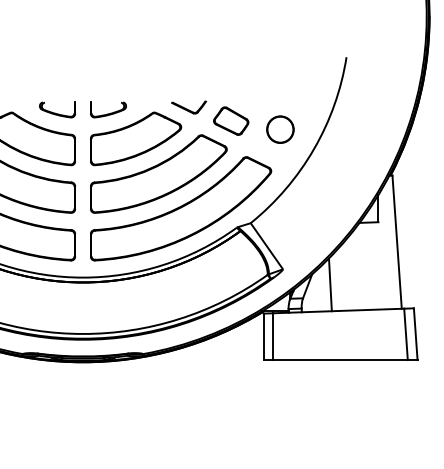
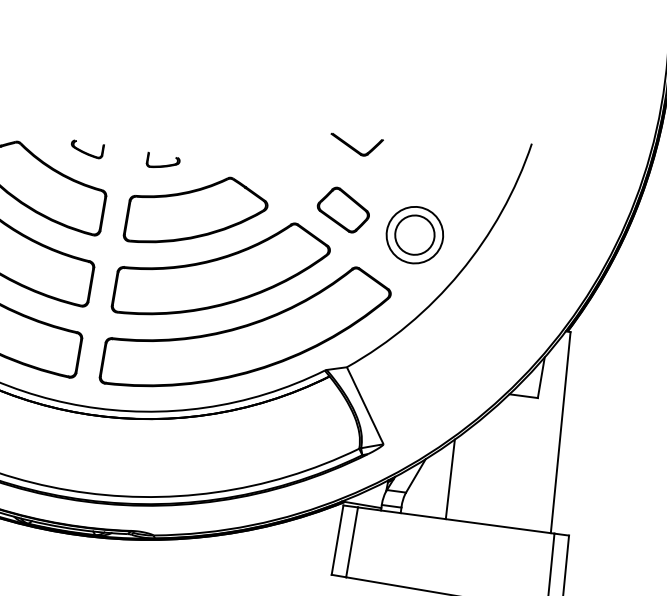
part: (188, 107) -> (355, 144), moved
part: (57, 109) -> (87, 148), size x0.6
part: (108, 109) -> (163, 161), size x0.6
circle: (280, 129) -> (415, 234), size x1.4

